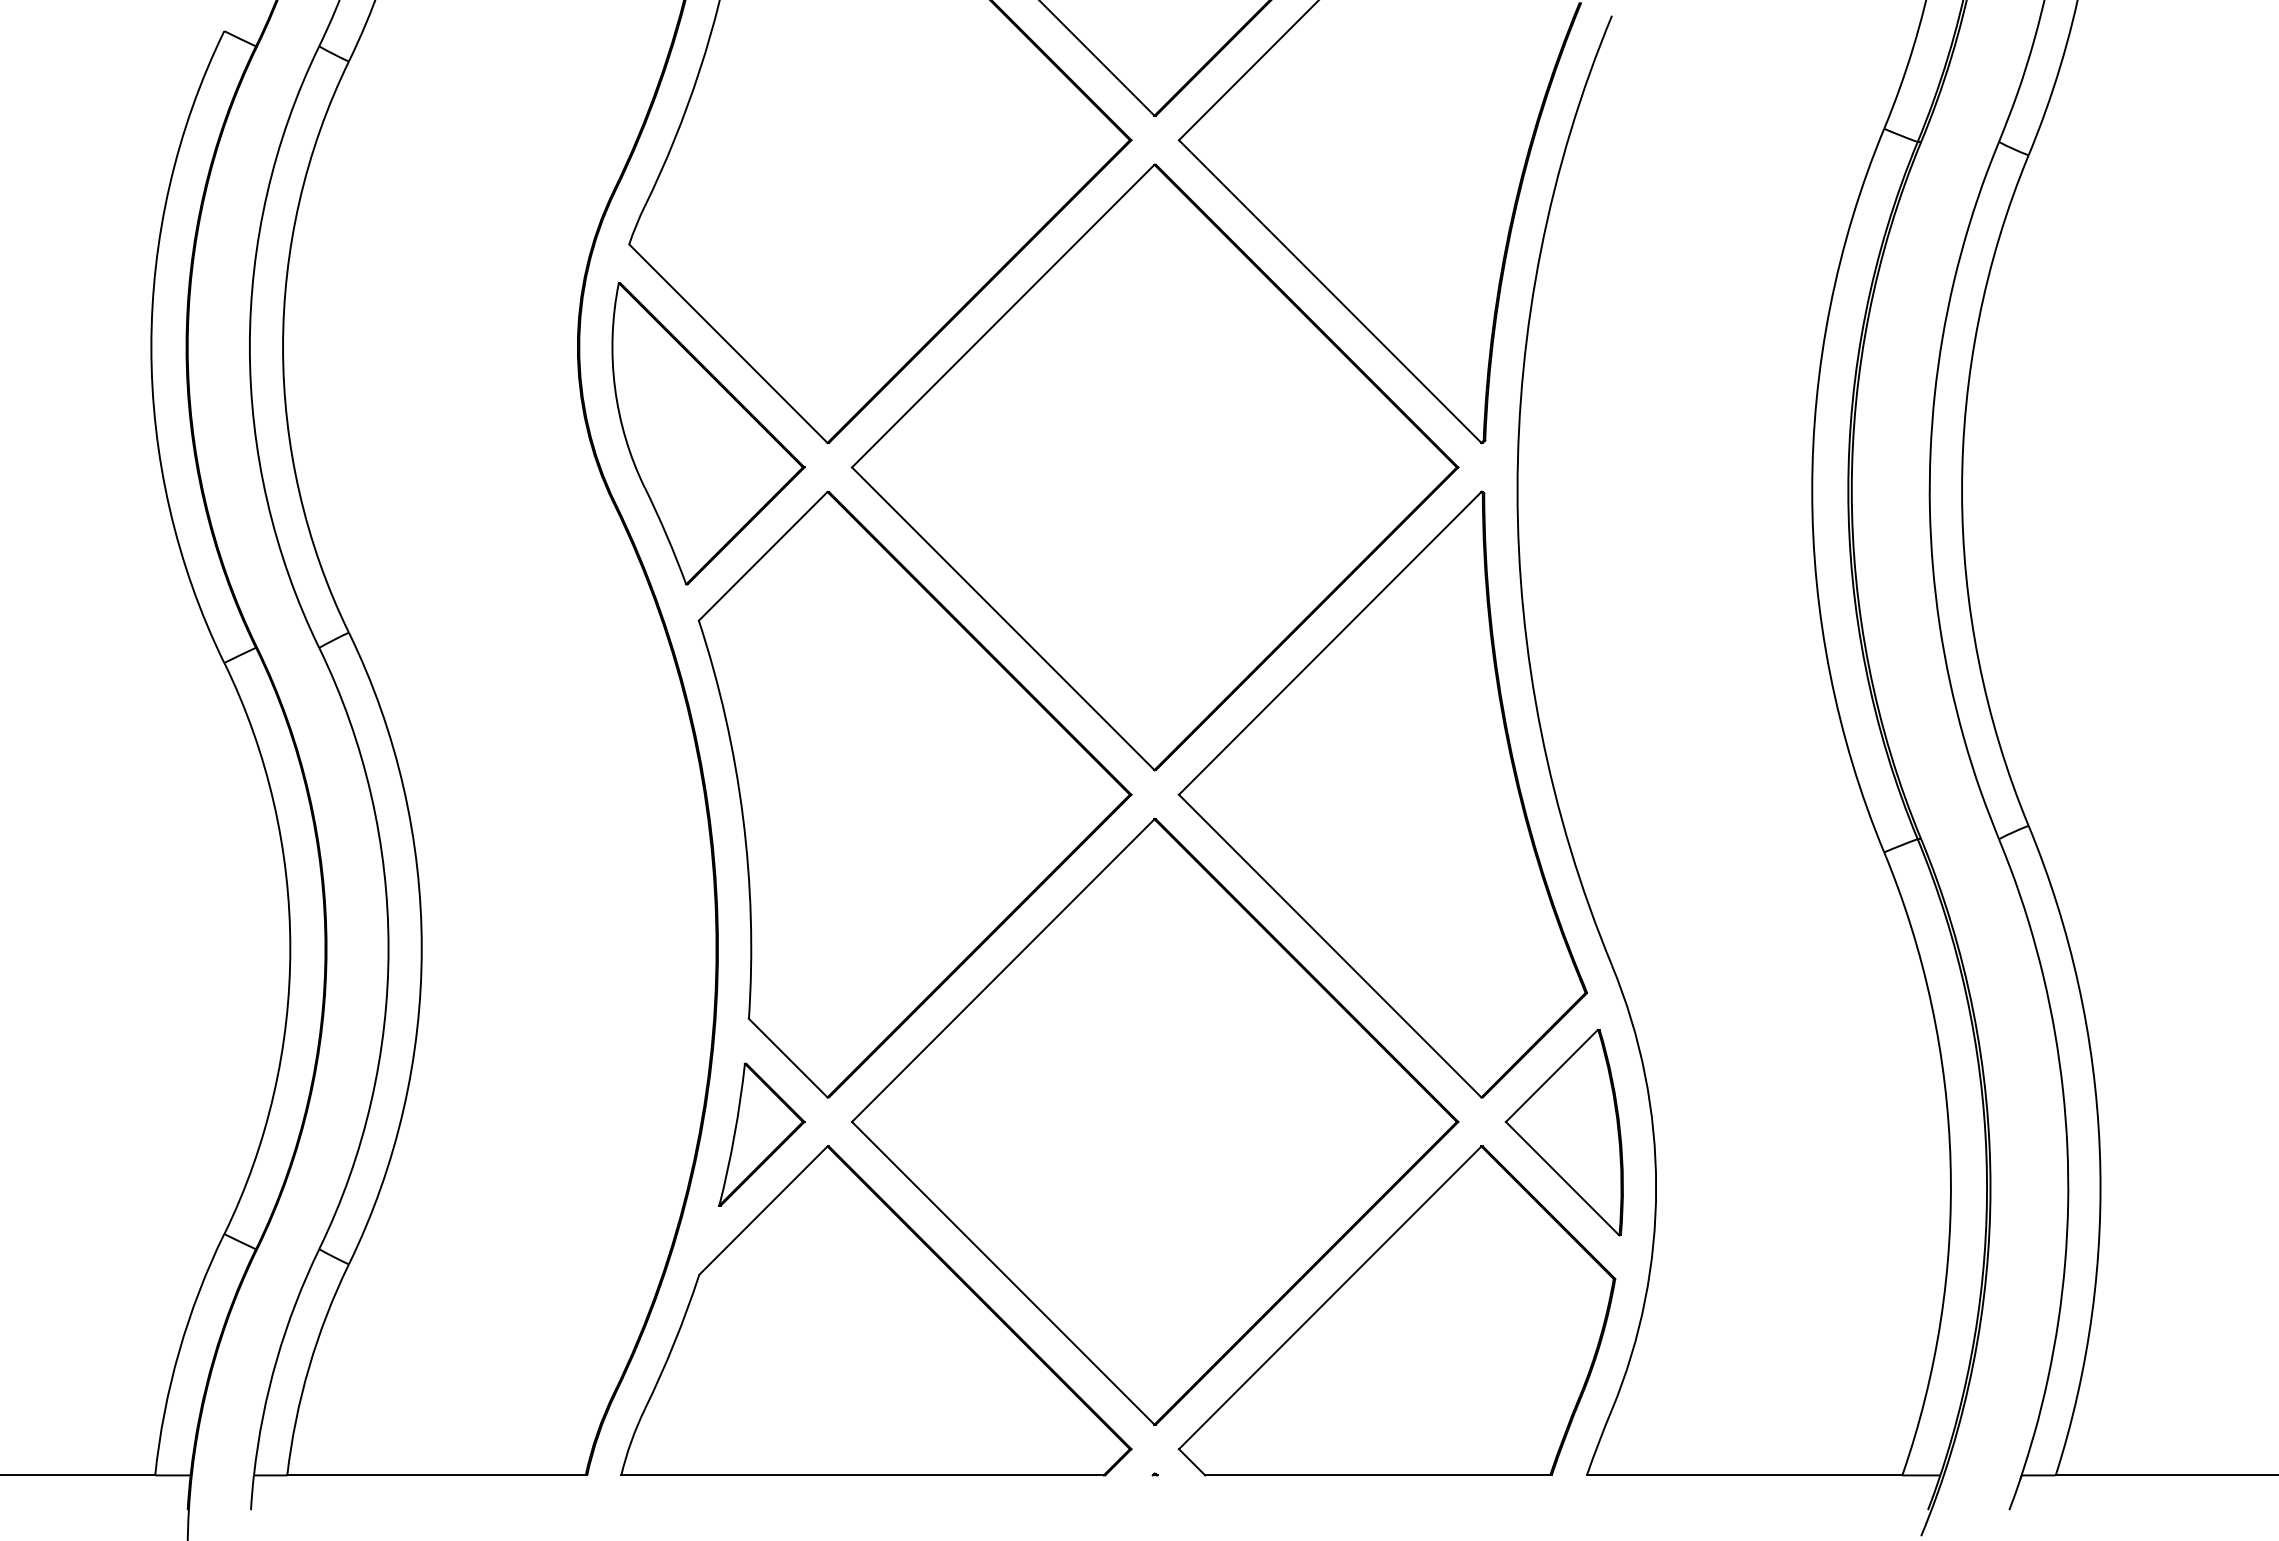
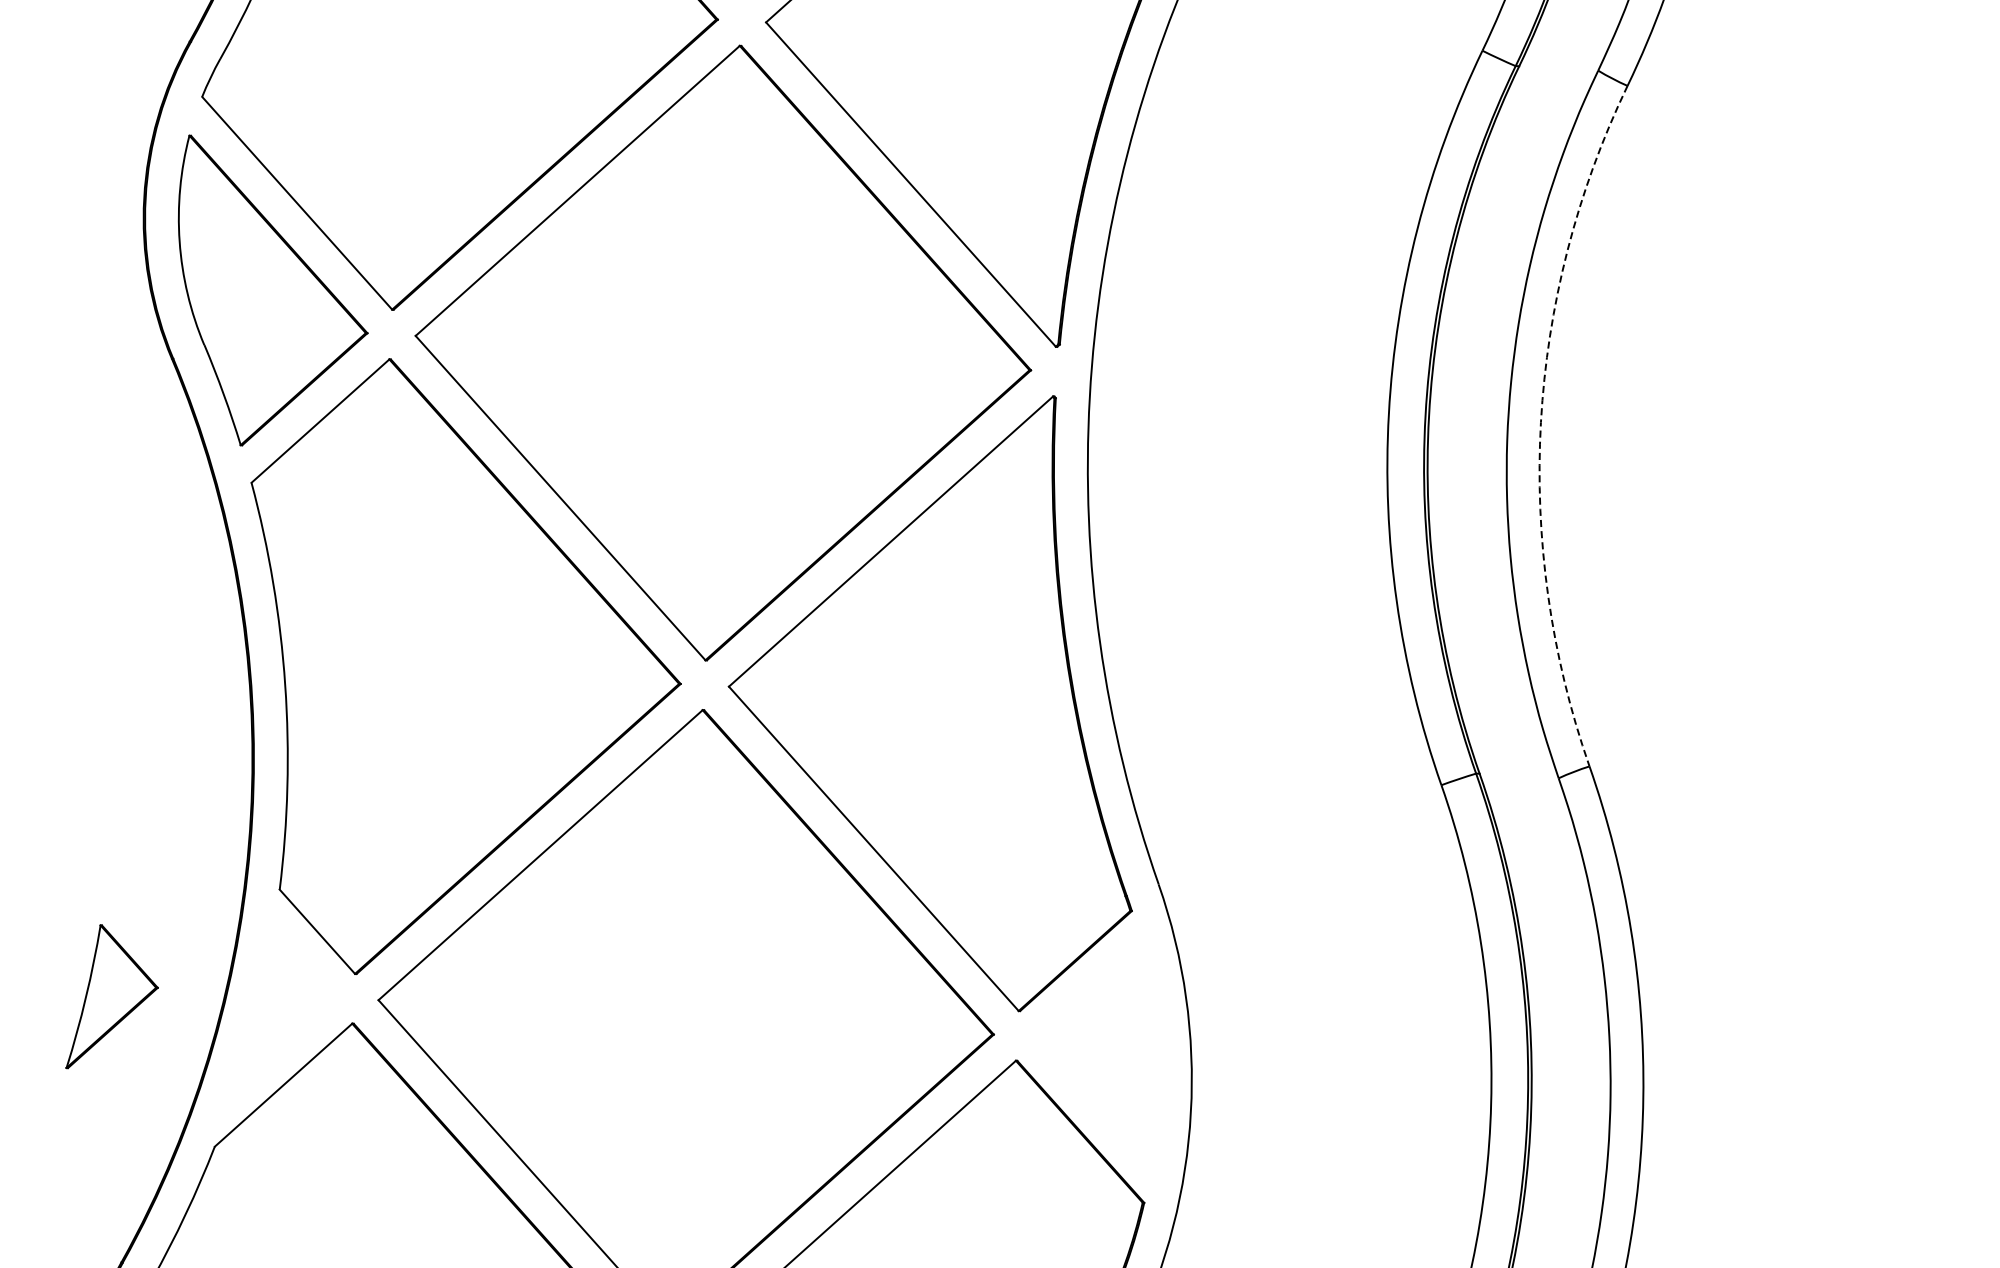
arc: (1962, 490) -> (1541, 422), solid -> dashed
part: (1563, 1132) -> (1100, 1051), removed
part: (761, 1134) -> (113, 998), moved

